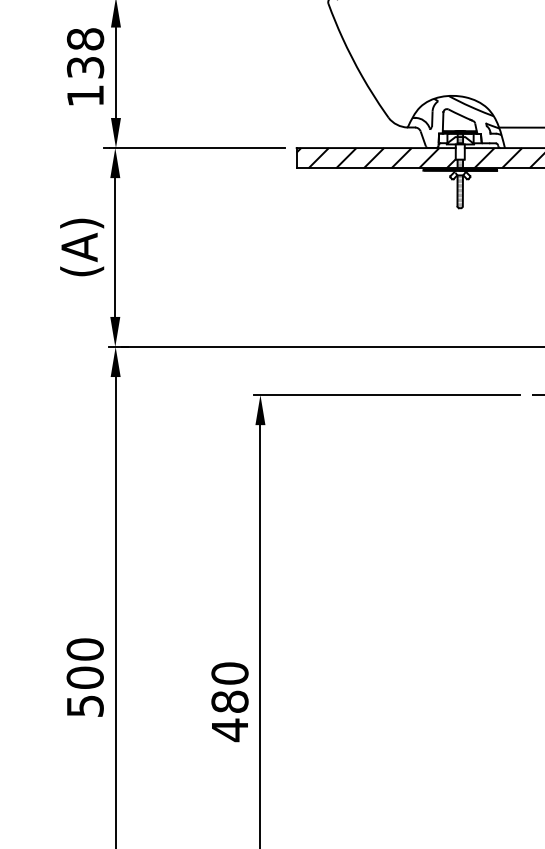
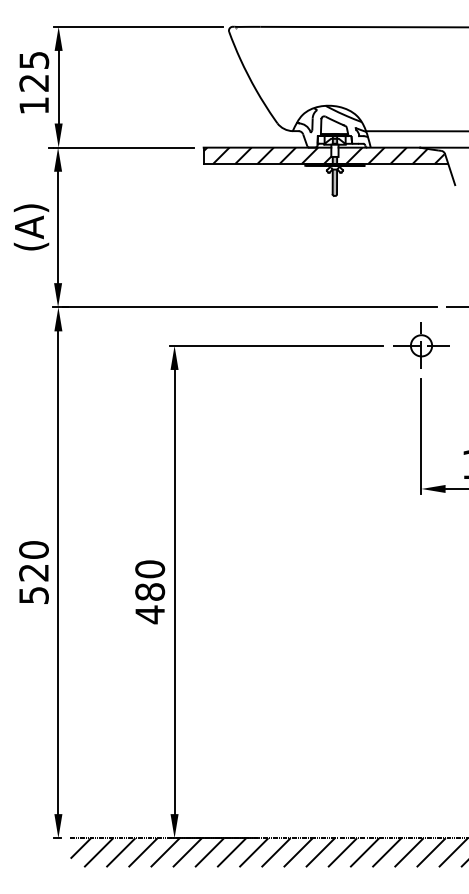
text: (85, 53) -> (34, 71), 138 -> 125
text: (84, 677) -> (33, 572), 500 -> 520

